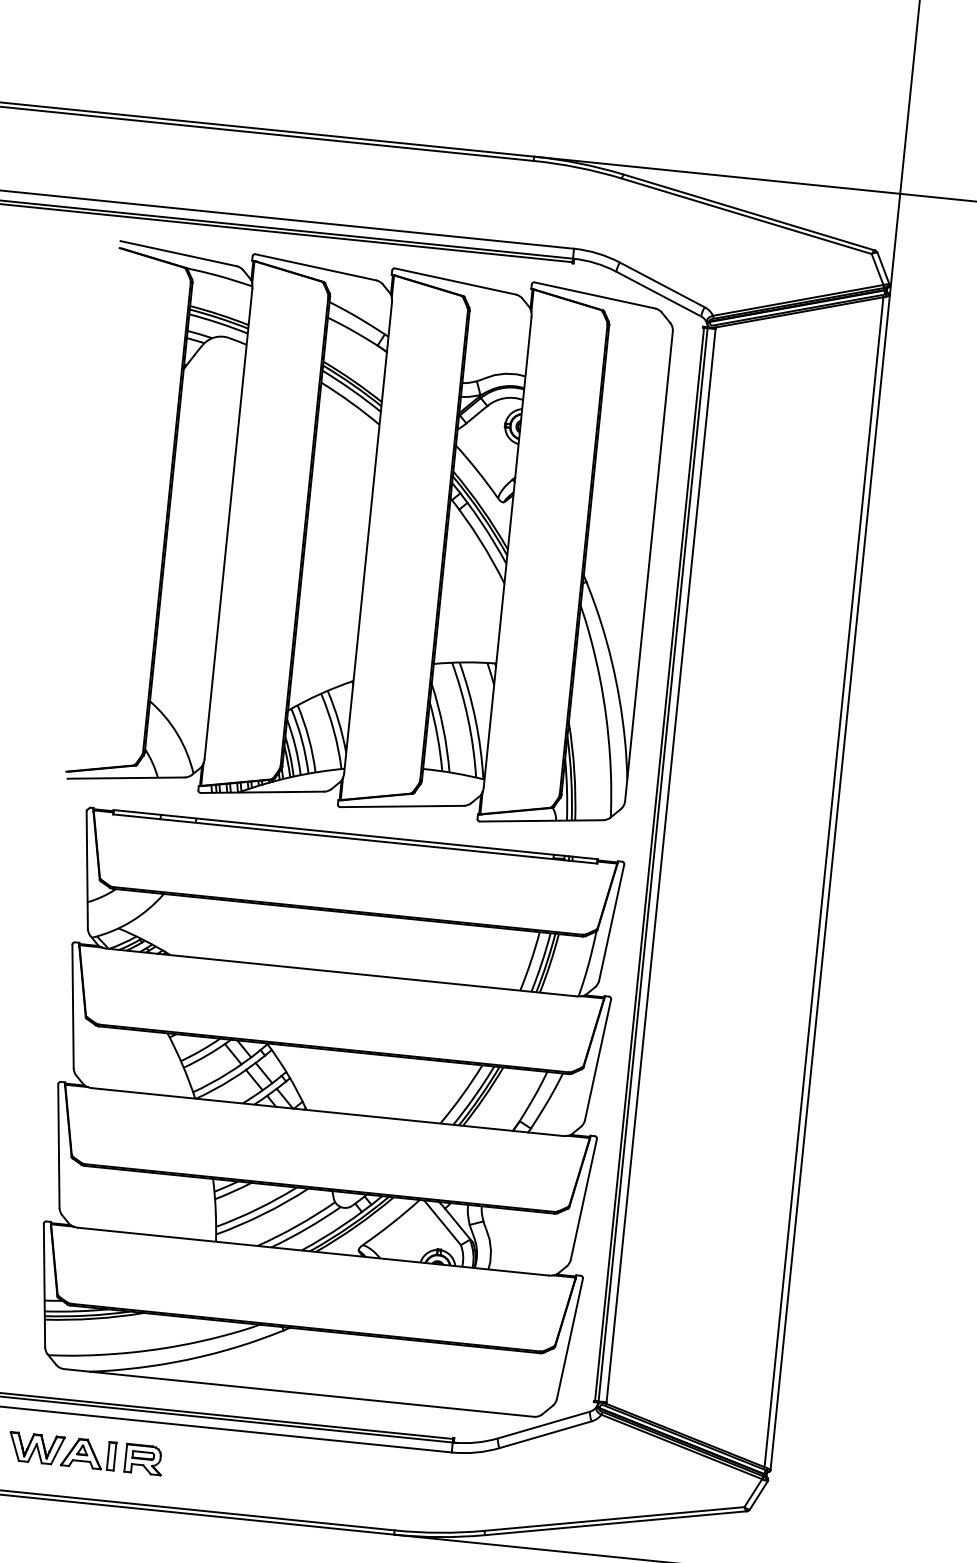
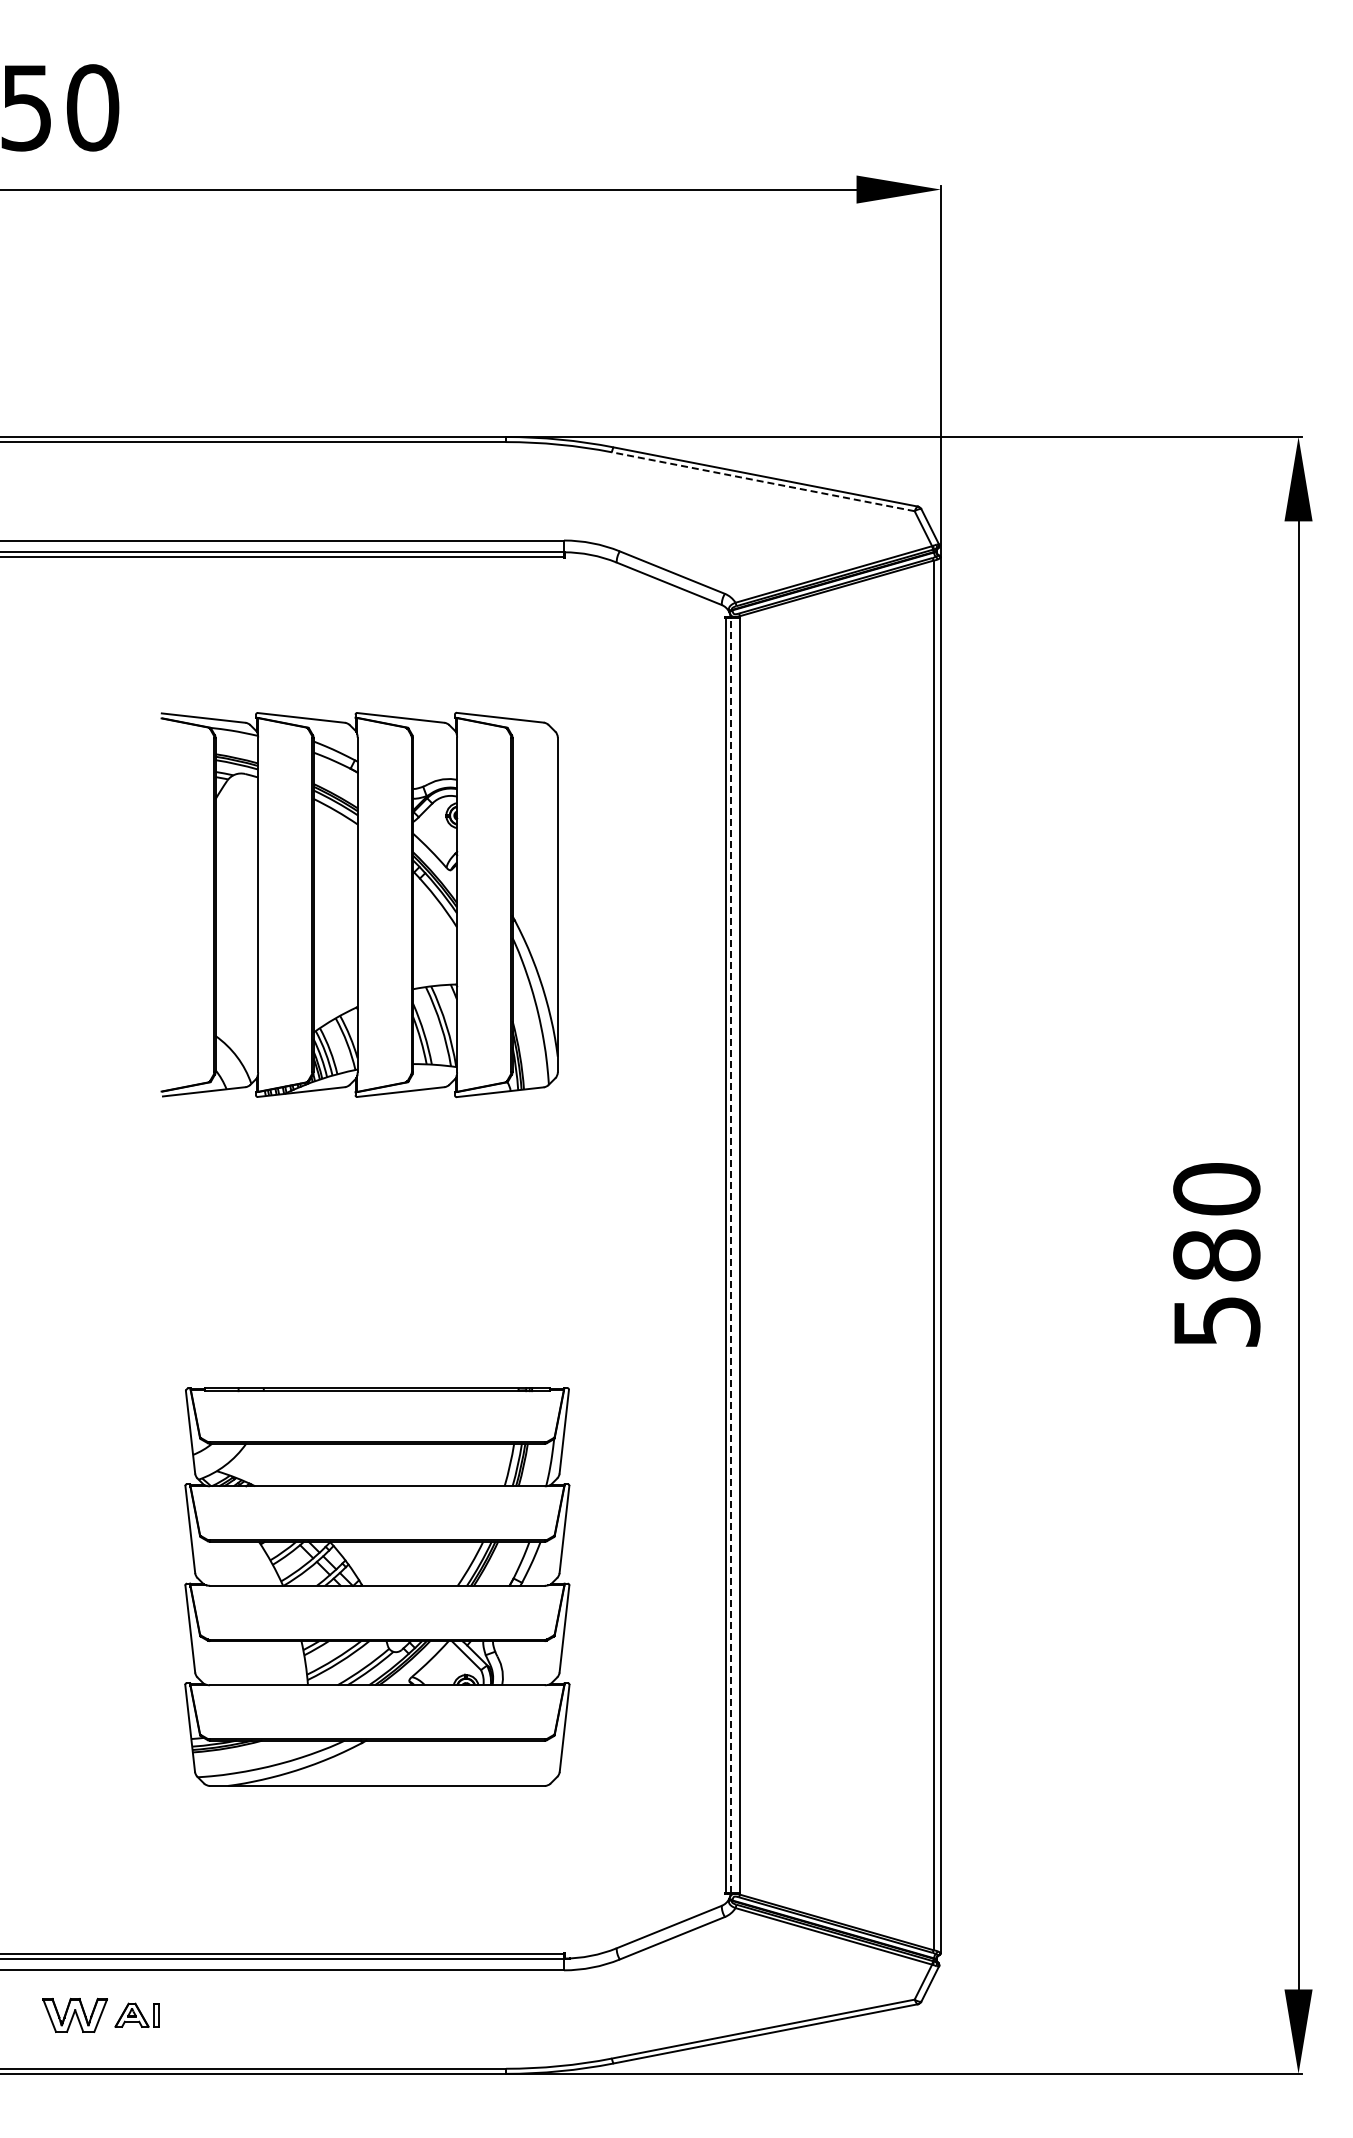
line: (746, 216) -> (762, 481), solid -> dashed
part: (370, 537) -> (359, 904), size x0.6
line: (653, 864) -> (730, 1254), solid -> dashed
part: (327, 1113) -> (377, 1586), size x0.6
part: (88, 1453) -> (137, 2014), size x0.7
part: (143, 1459) -> (202, 2015), removed

